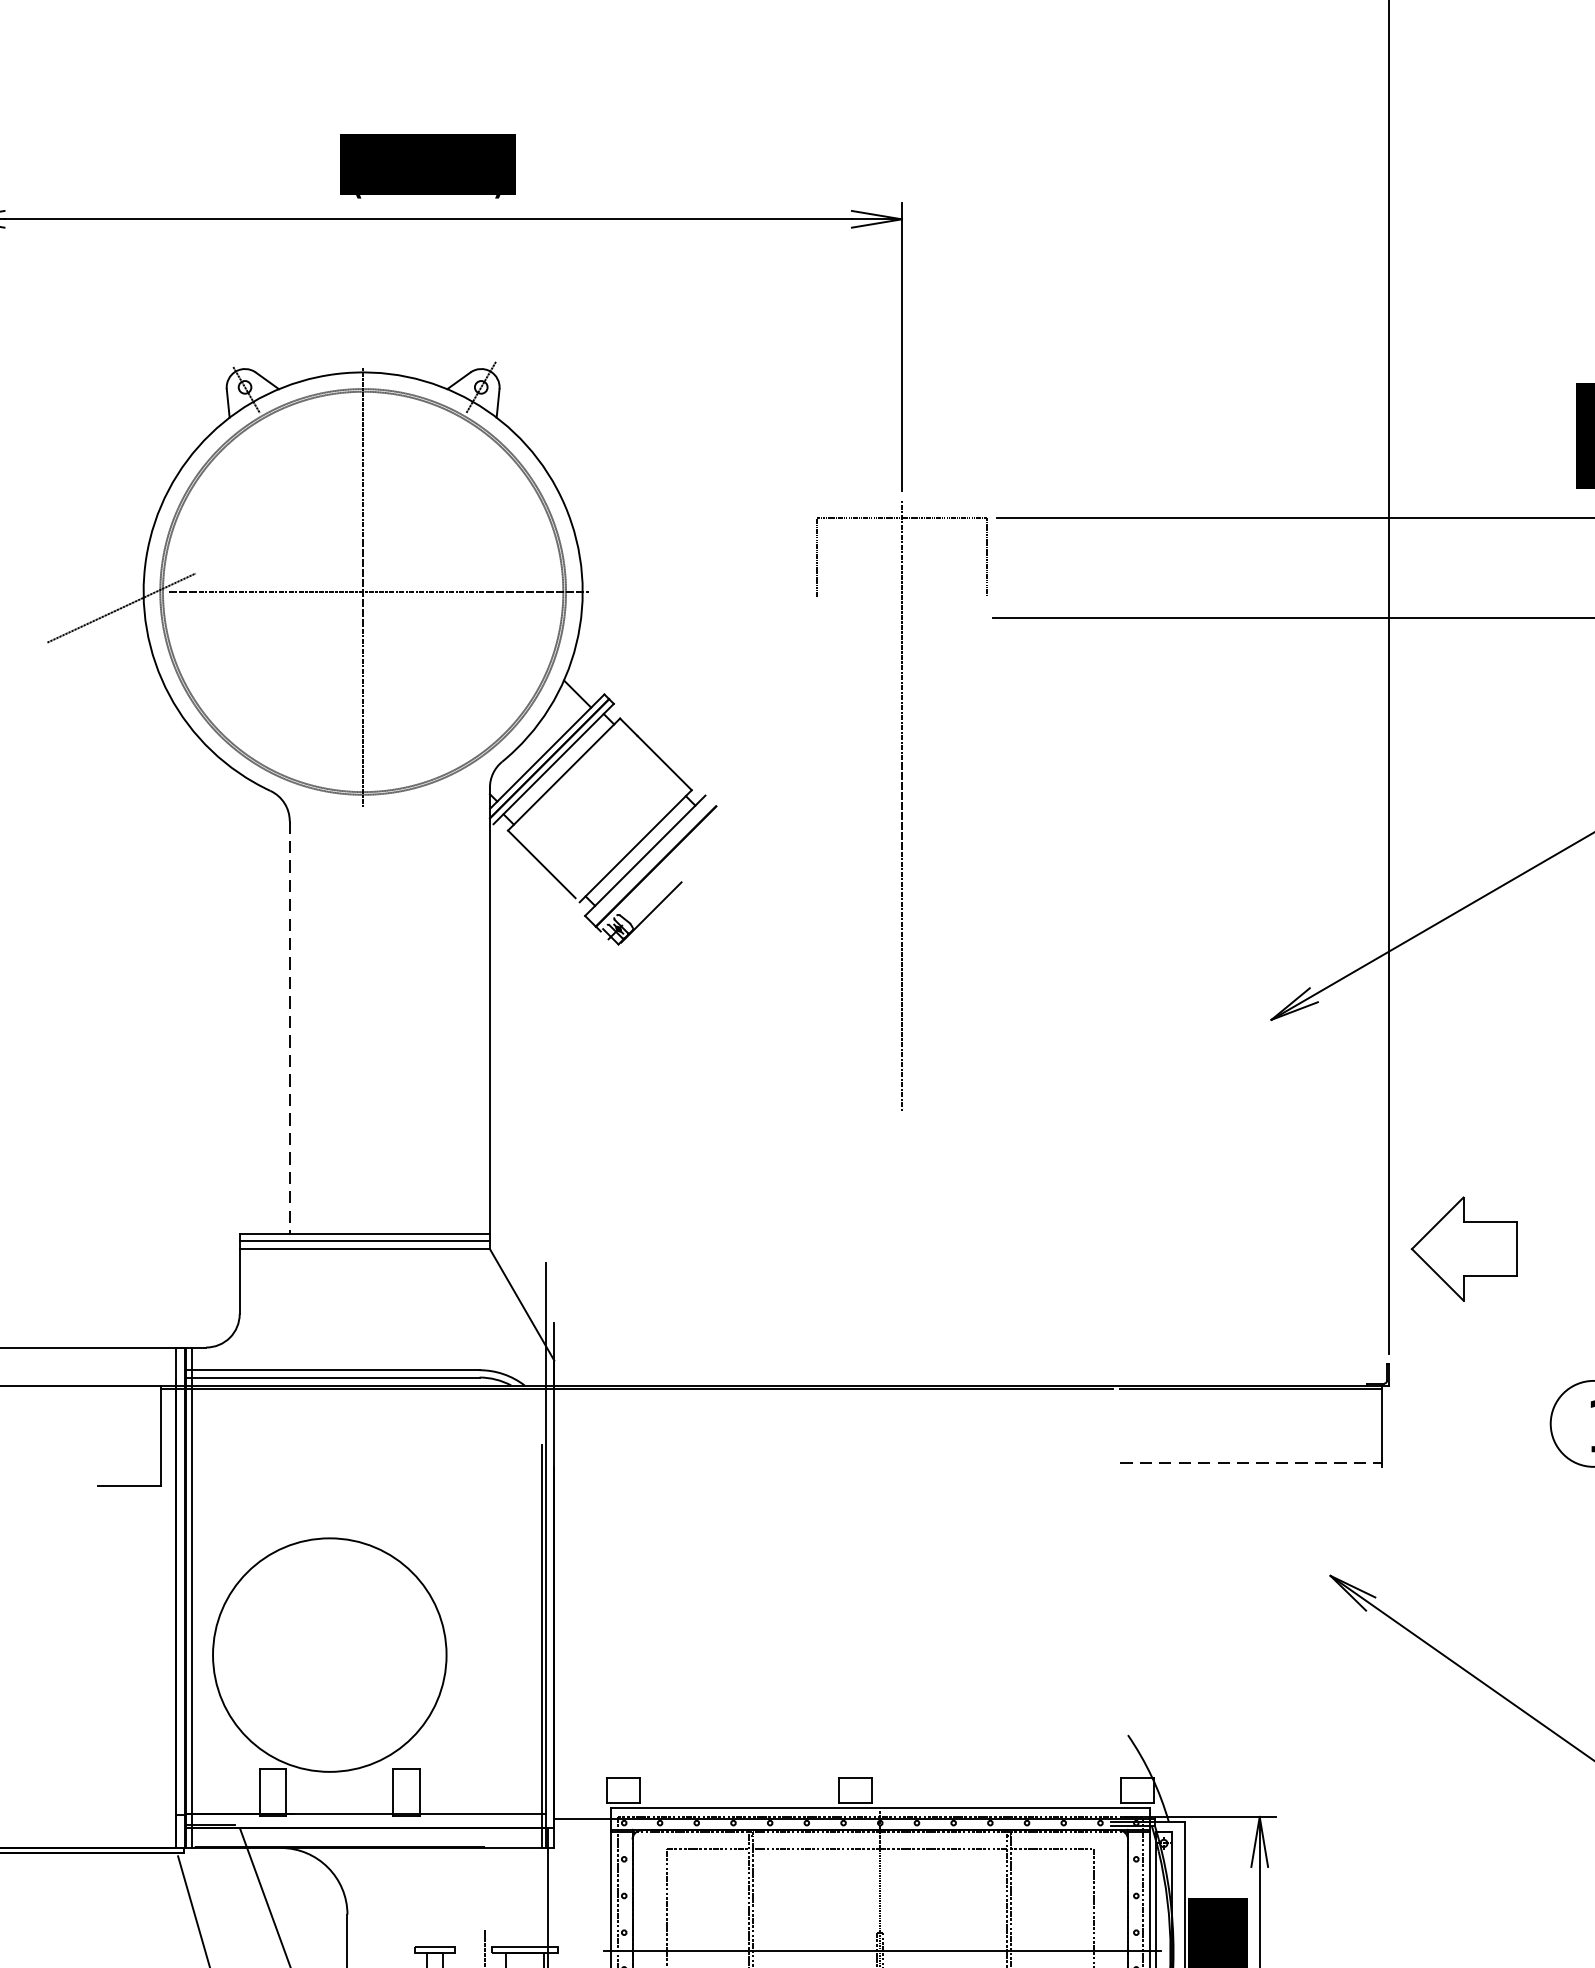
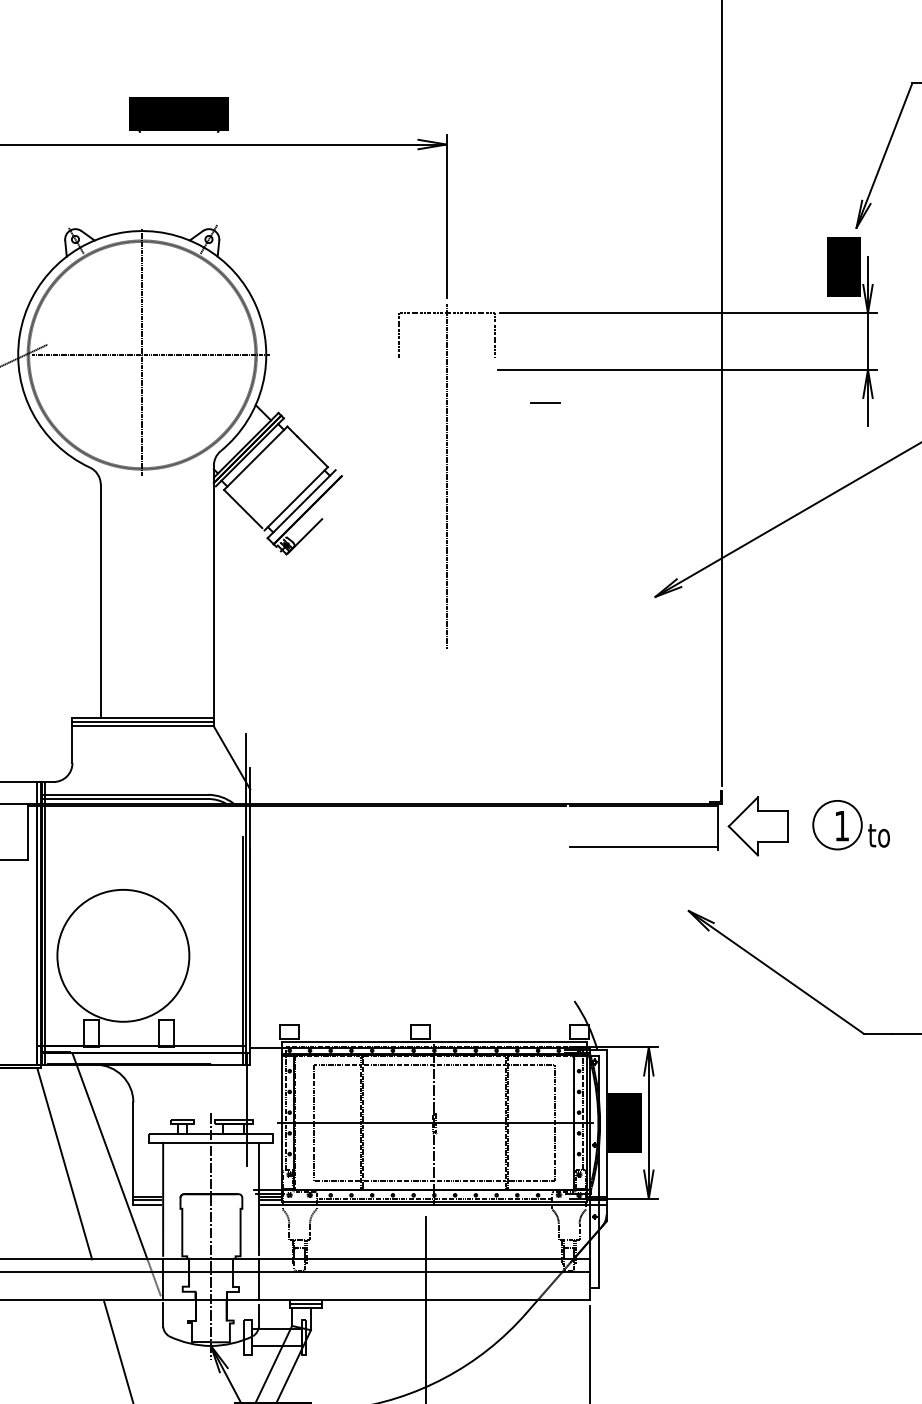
line: (1076, 677) -> (545, 403), added
line: (289, 1028) -> (100, 601), dashed -> solid
part: (1462, 1249) -> (757, 826), moved
line: (1252, 1463) -> (644, 847), dashed -> solid

